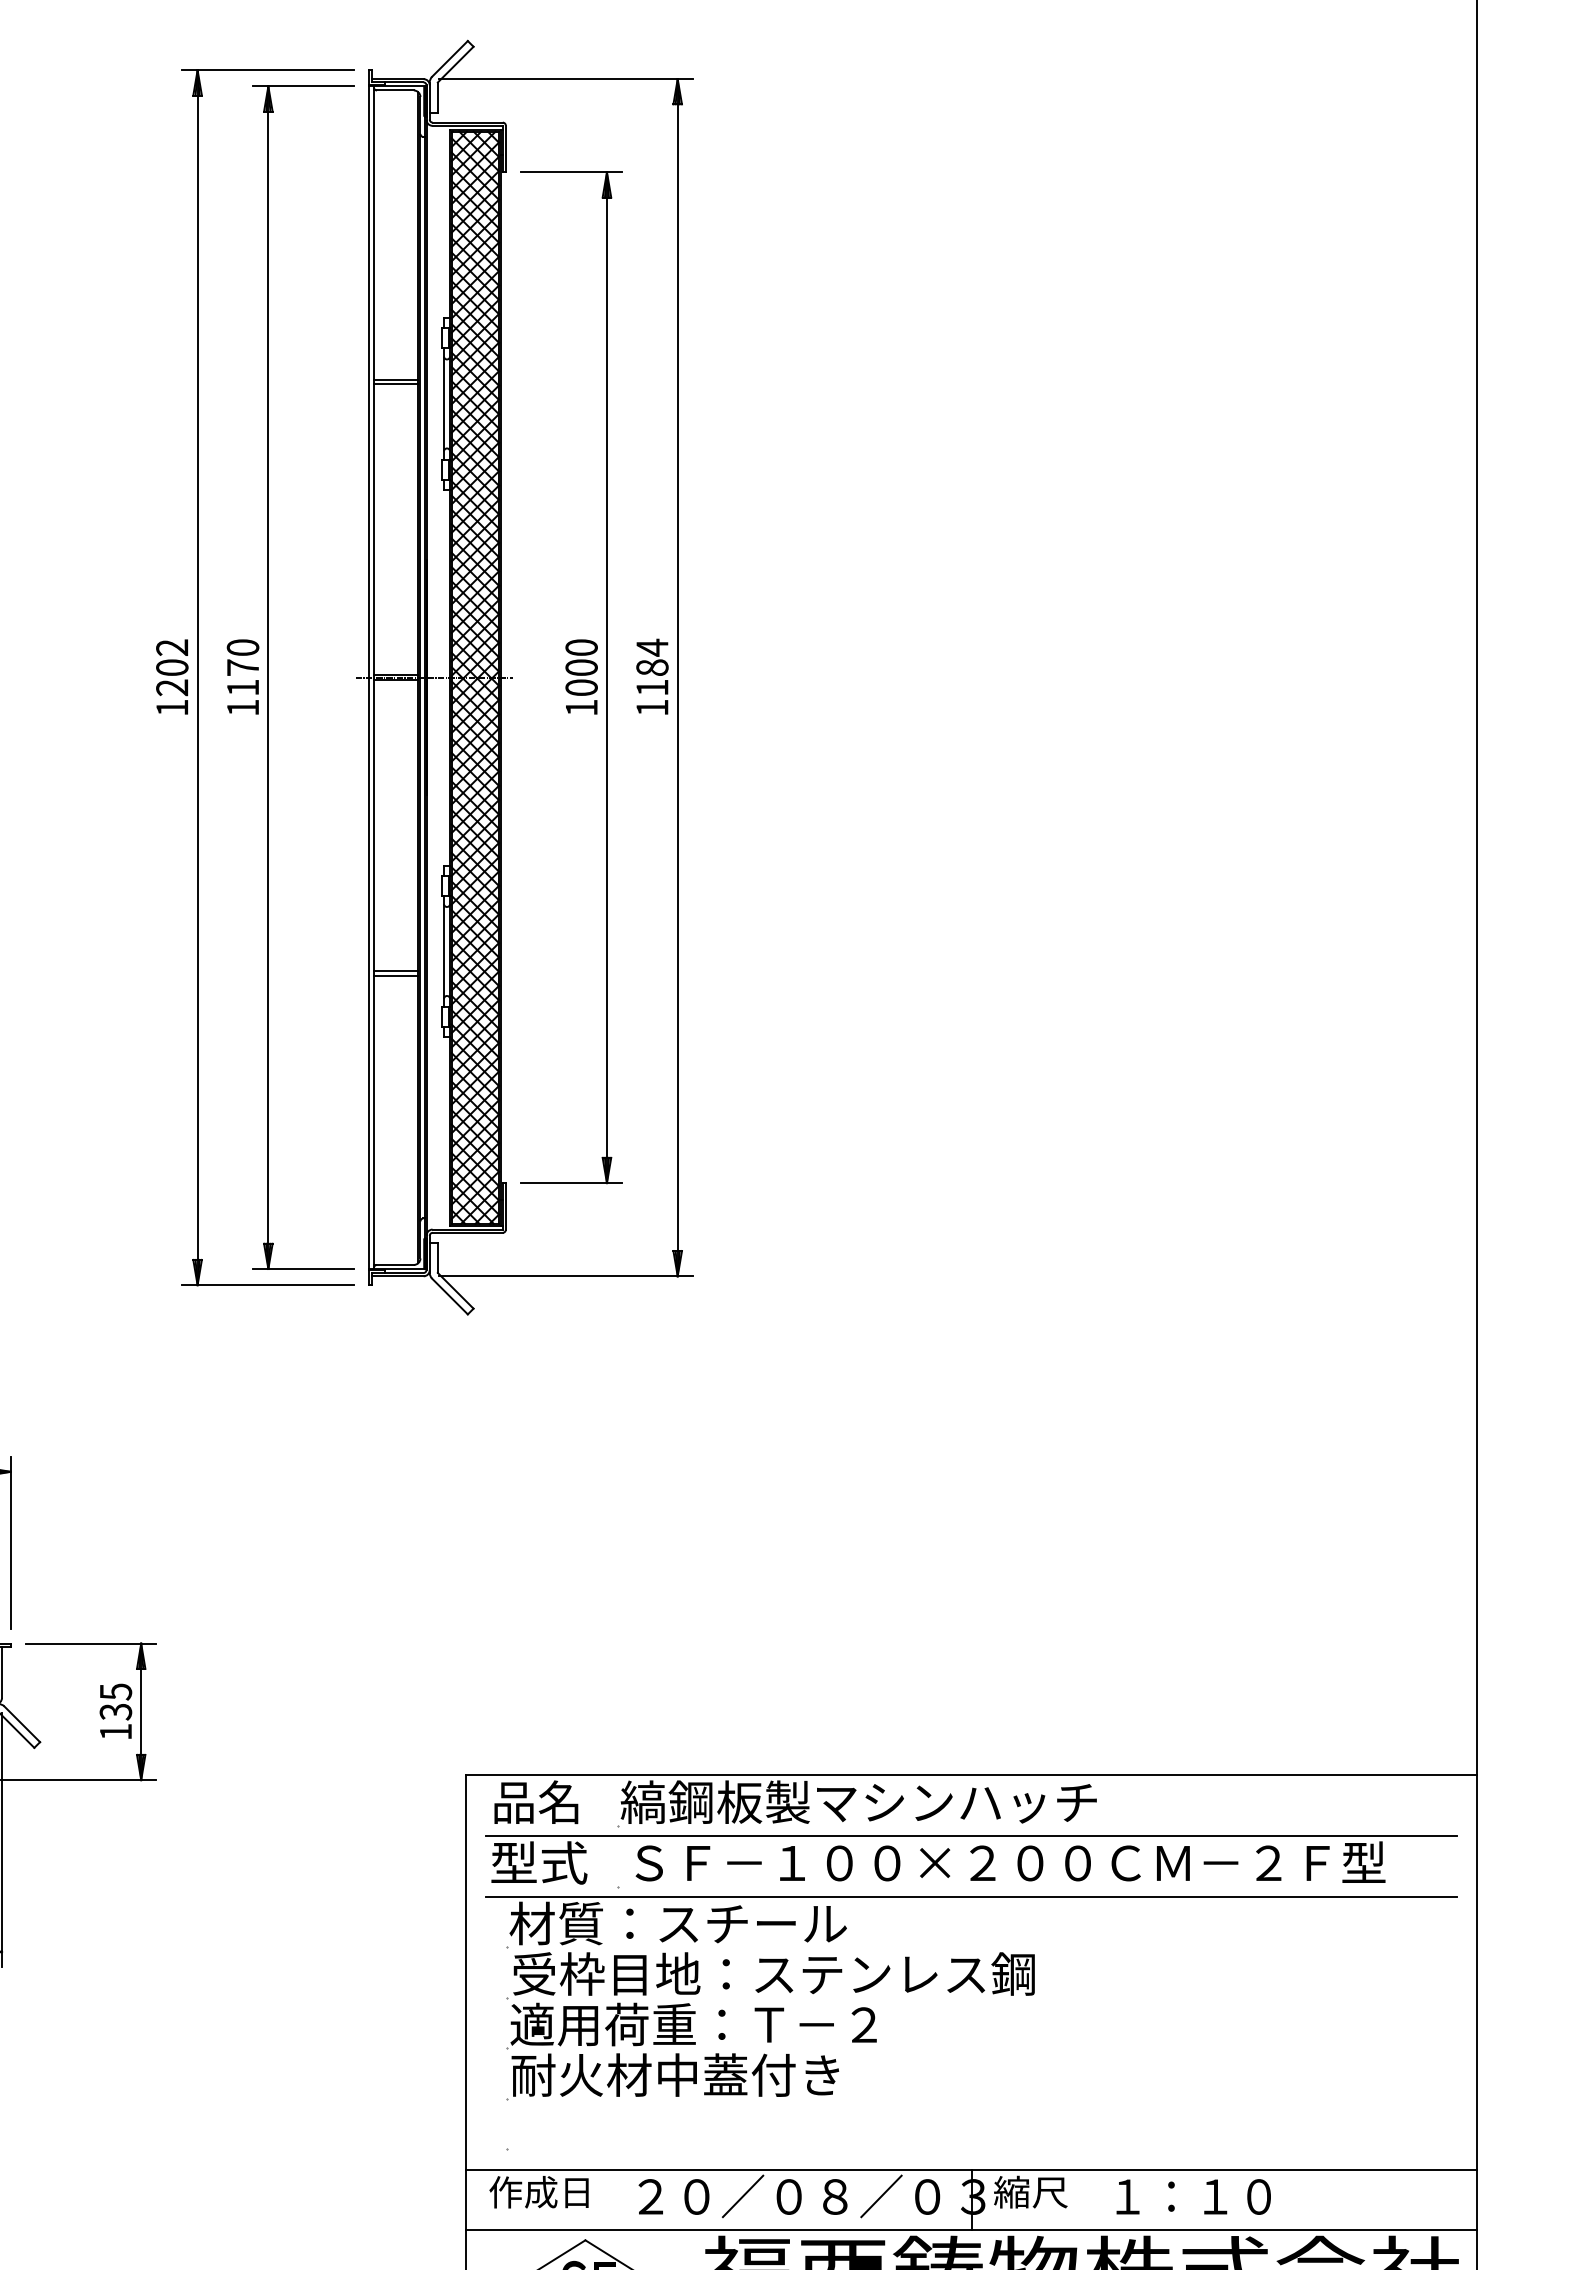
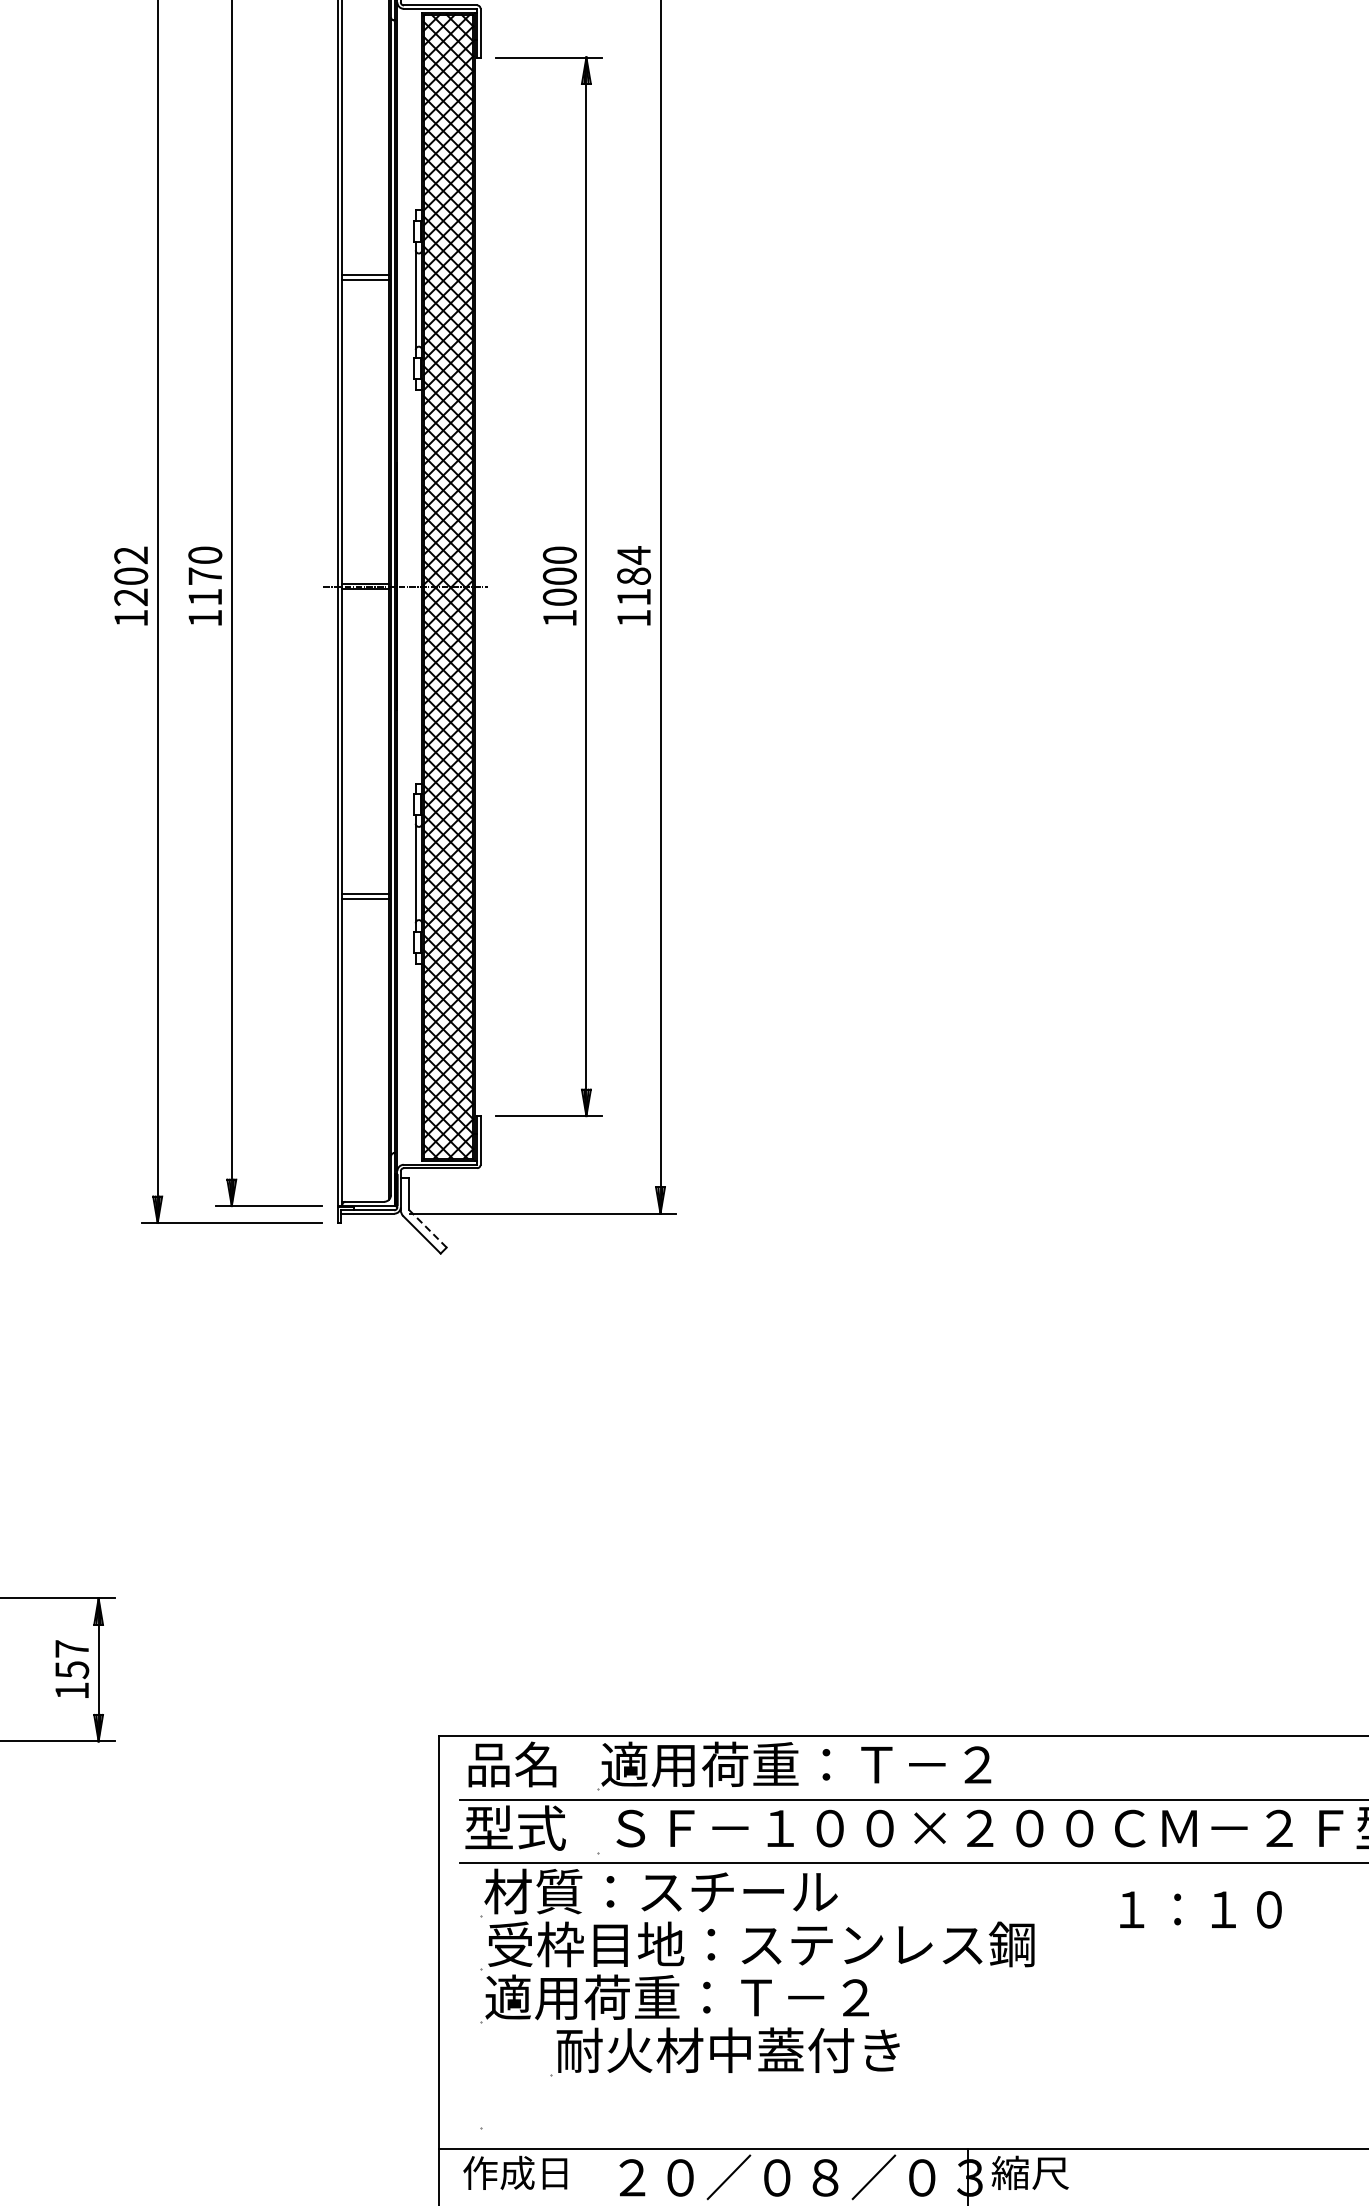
line: (455, 1290) -> (427, 1228), solid -> dashed
text: (115, 1701) -> (71, 1659), 135 -> 157
text: (858, 1801) -> (849, 1763), 縞鋼板製マシンハッチ -> 適用荷重：Ｔ－２
part: (672, 2076) -> (725, 2051), moved
text: (1193, 2196) -> (1200, 1909), moved

